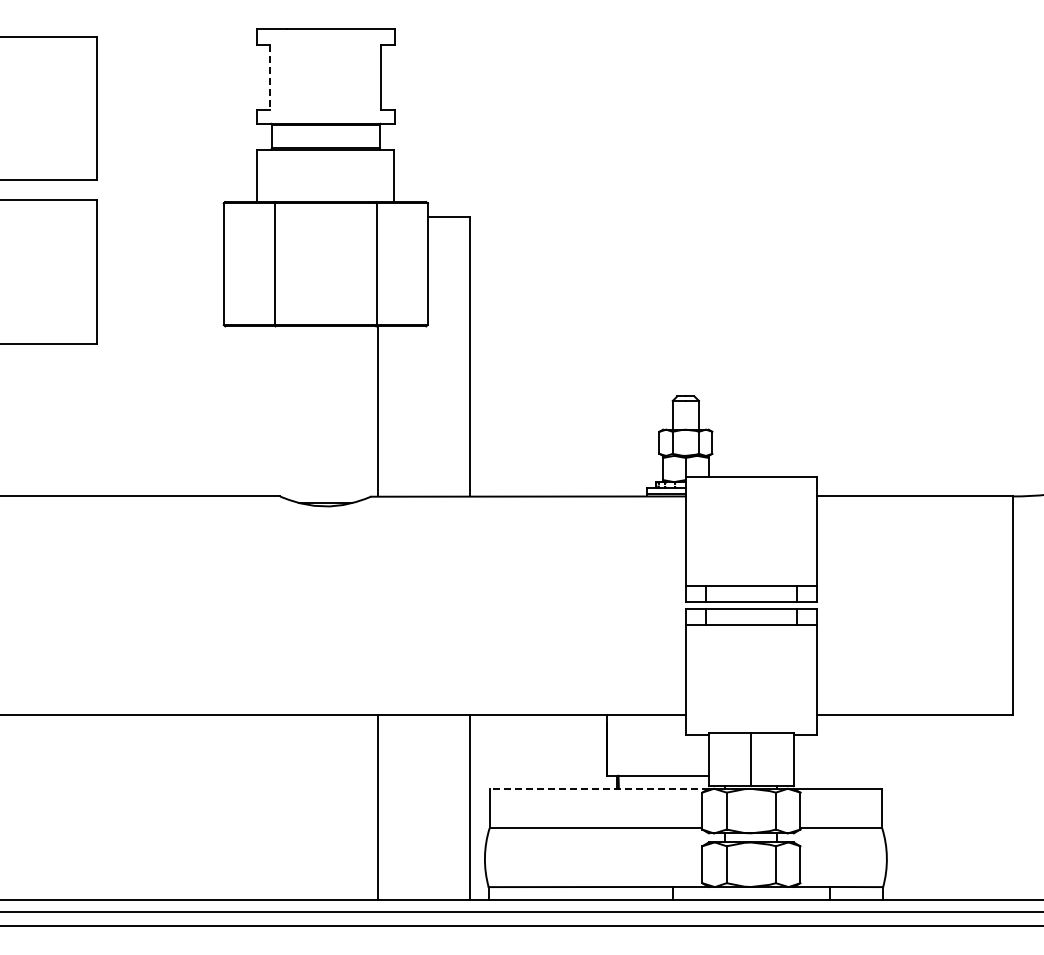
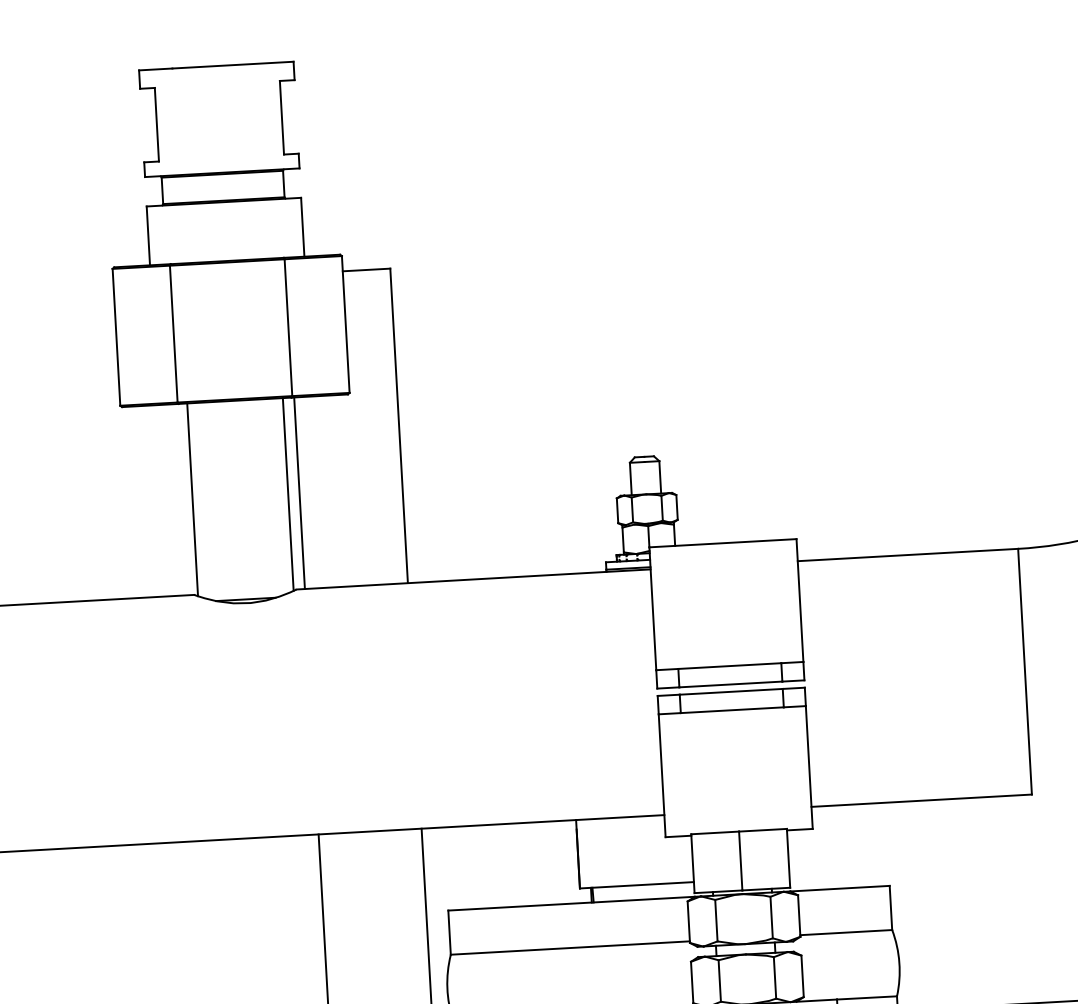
line: (270, 77) -> (157, 124), dashed -> solid
line: (283, 411) -> (192, 499), added
line: (368, 411) -> (288, 493), added
line: (599, 788) -> (571, 903), dashed -> solid

